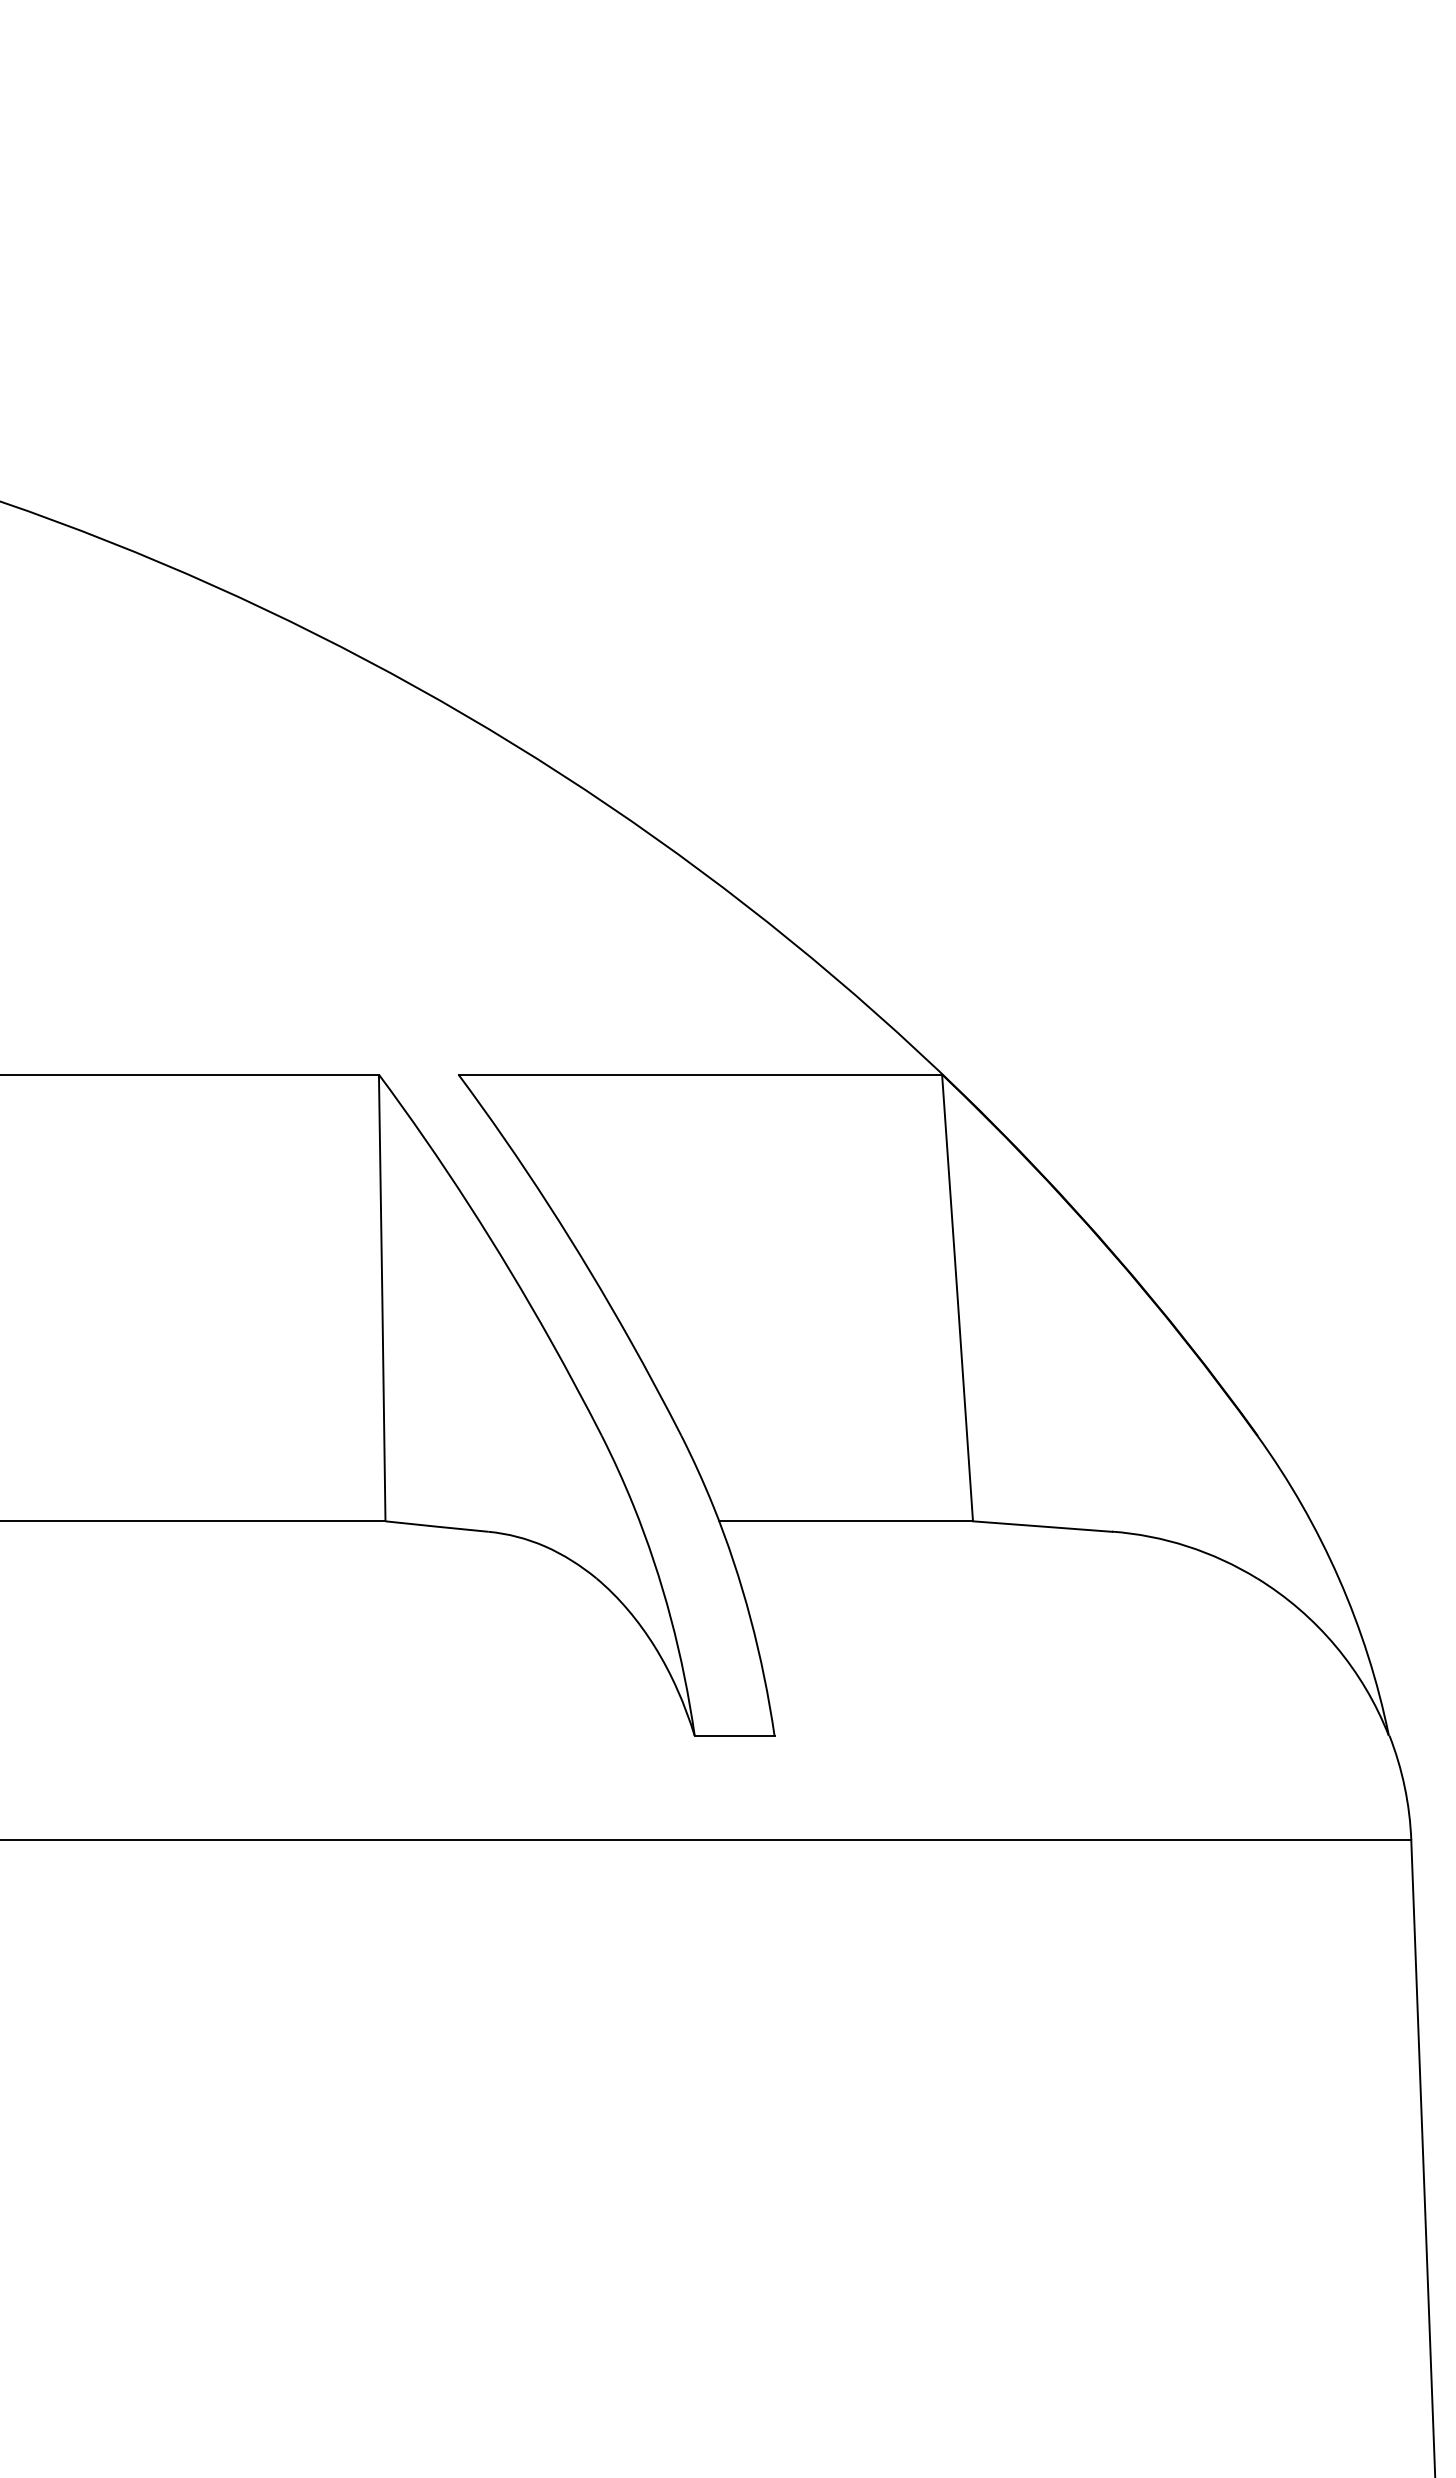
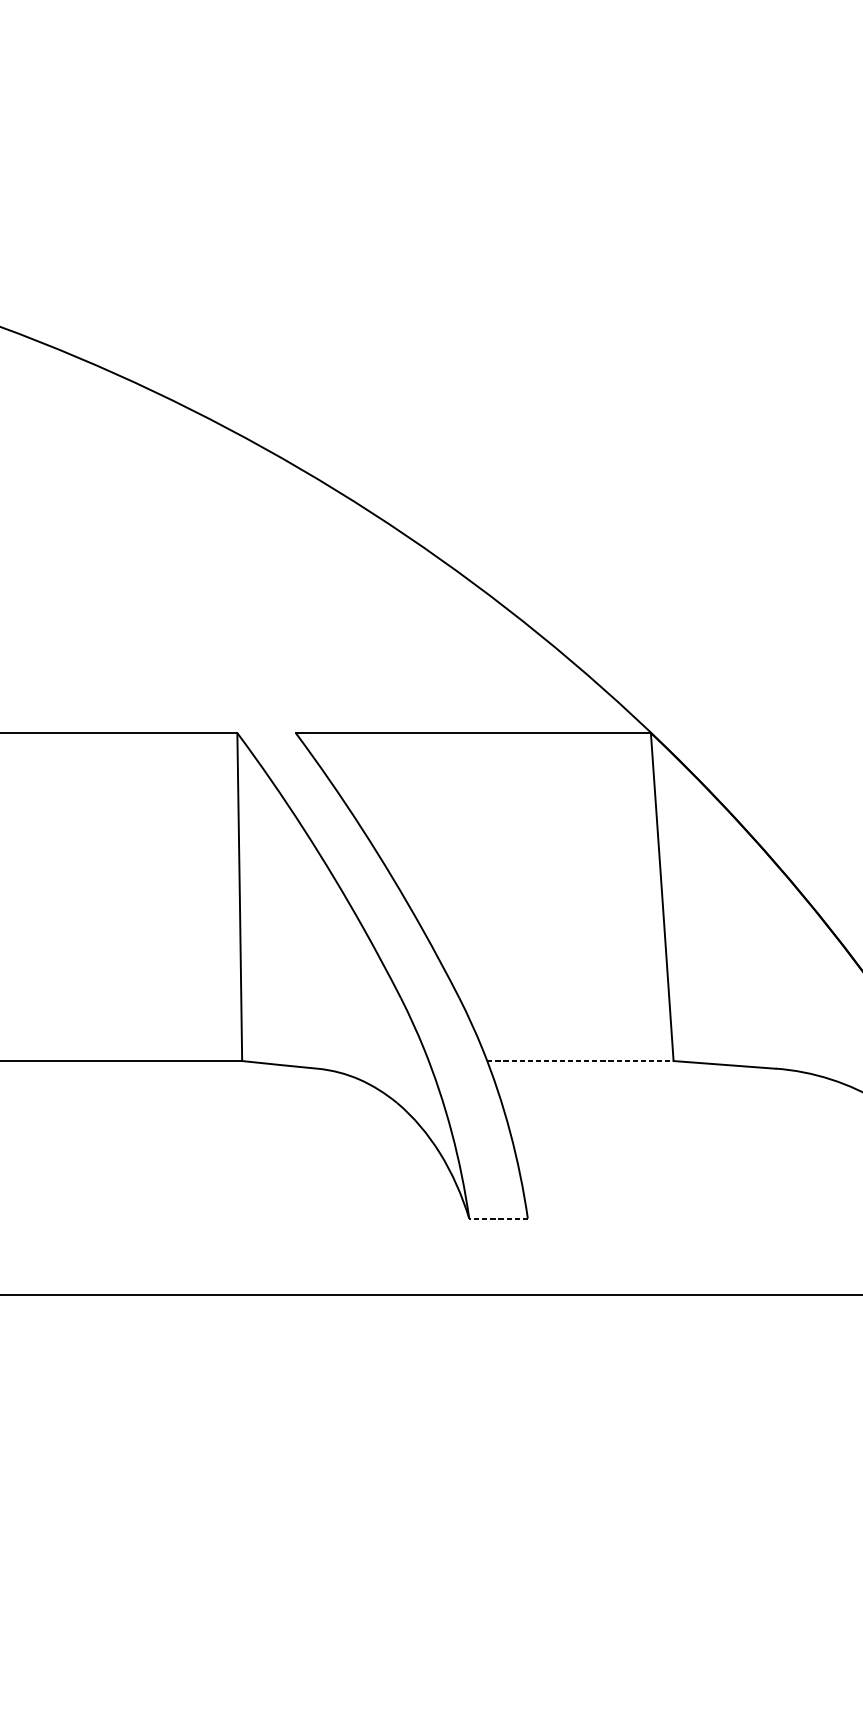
line: (846, 1521) -> (580, 1061), solid -> dashed
line: (734, 1735) -> (498, 1218), solid -> dashed

